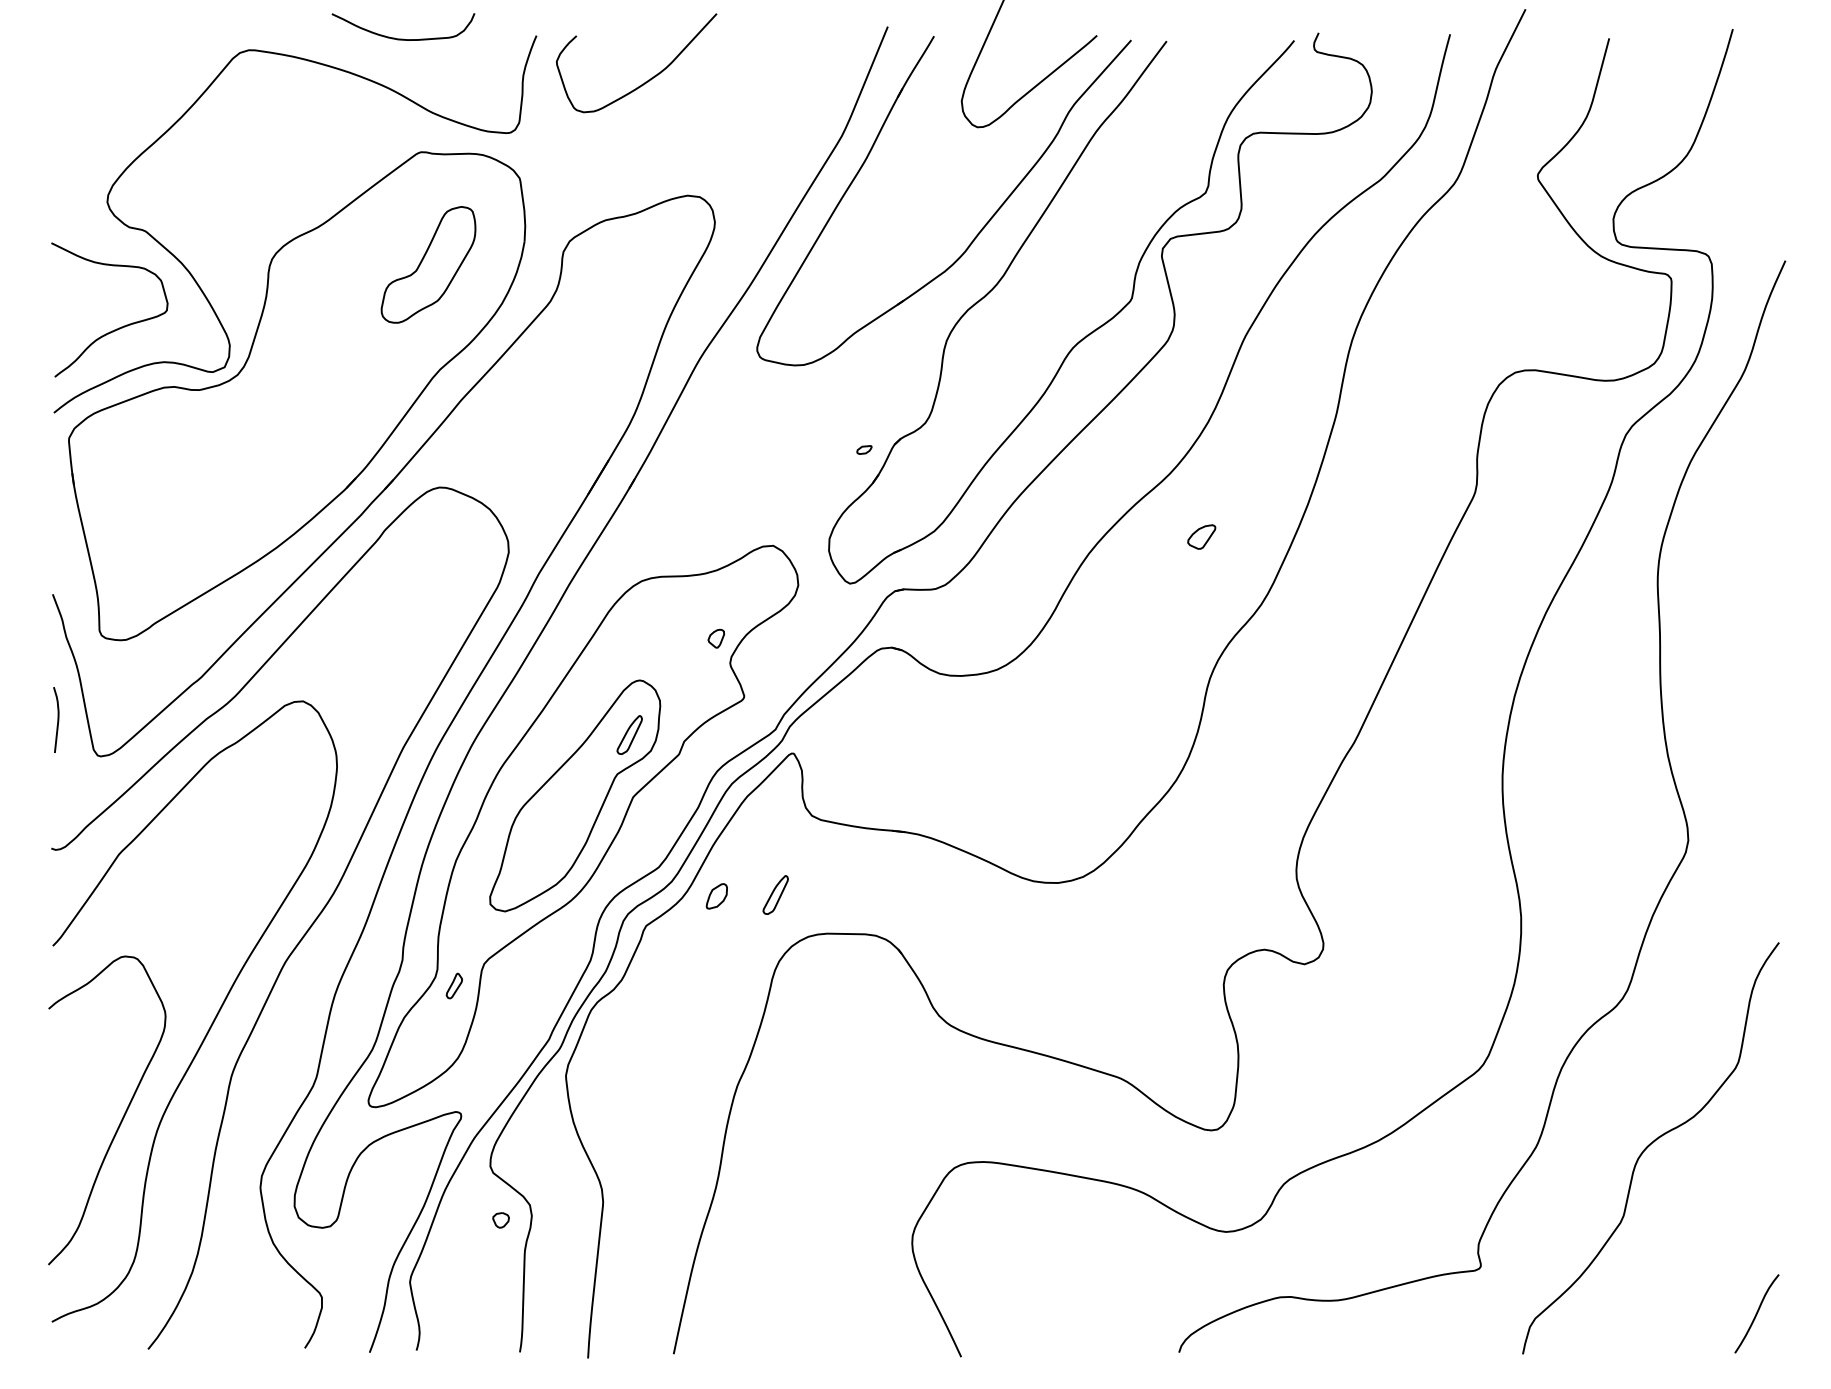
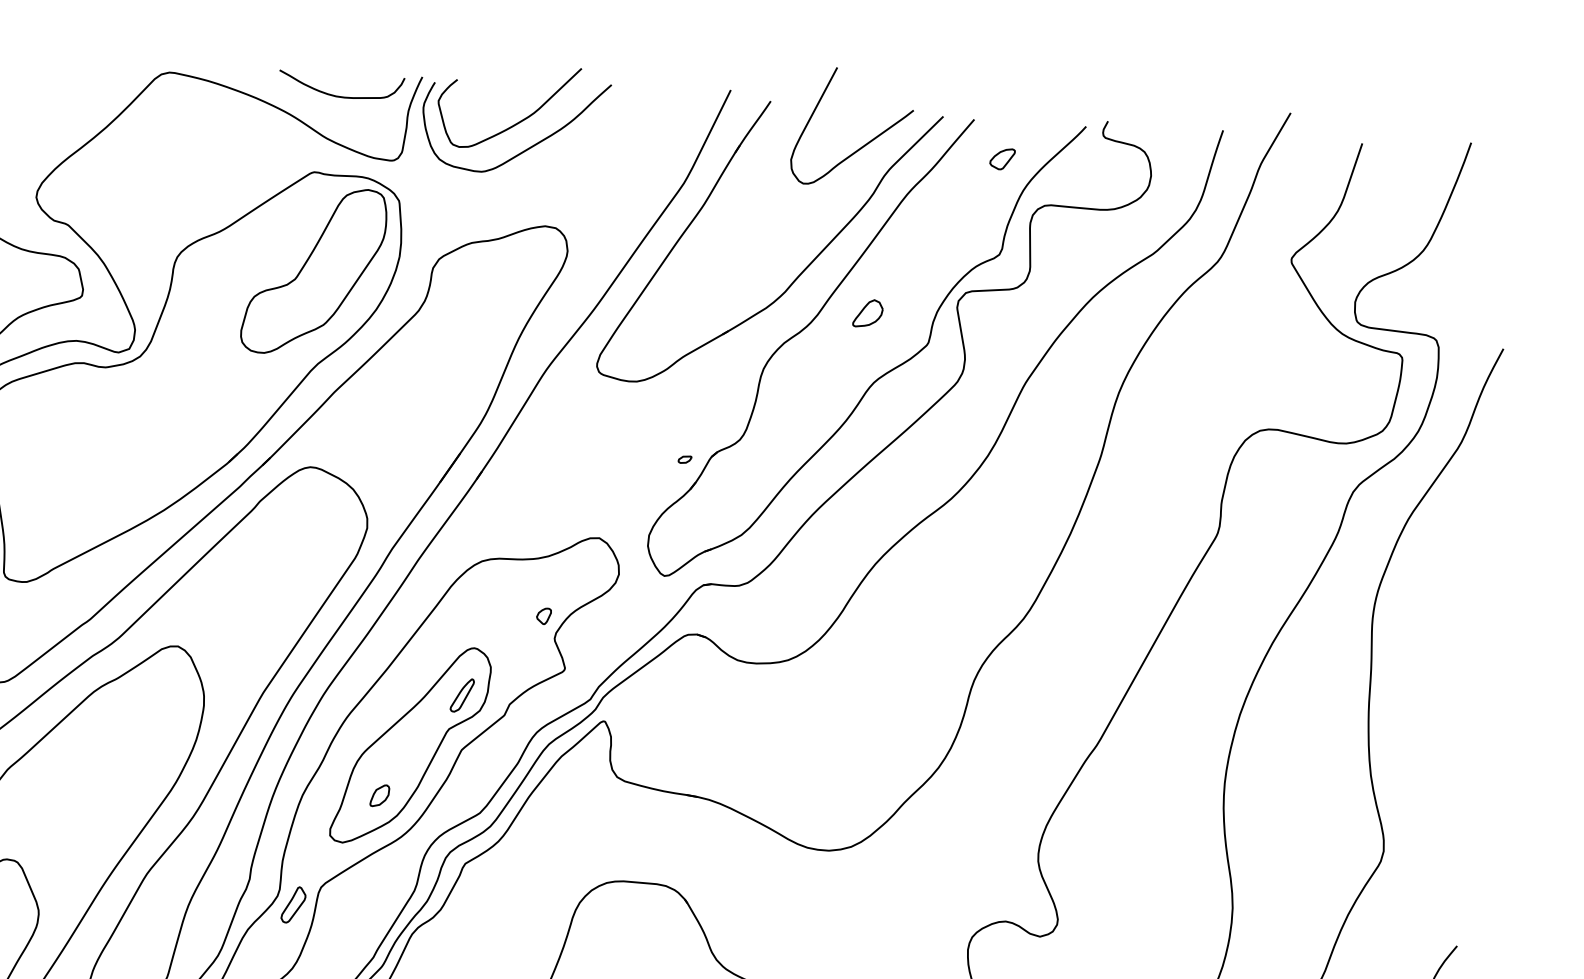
curve: (403, 38) -> (340, 95), moved
curve: (661, 108) -> (527, 148), added
part: (428, 264) -> (314, 271), size x1.67
part: (1061, 269) -> (868, 313), added
part: (1201, 536) -> (1002, 158), moved
part: (775, 894) -> (580, 843), removed
part: (716, 896) -> (379, 795), moved
part: (454, 985) -> (293, 904), size x1.67

